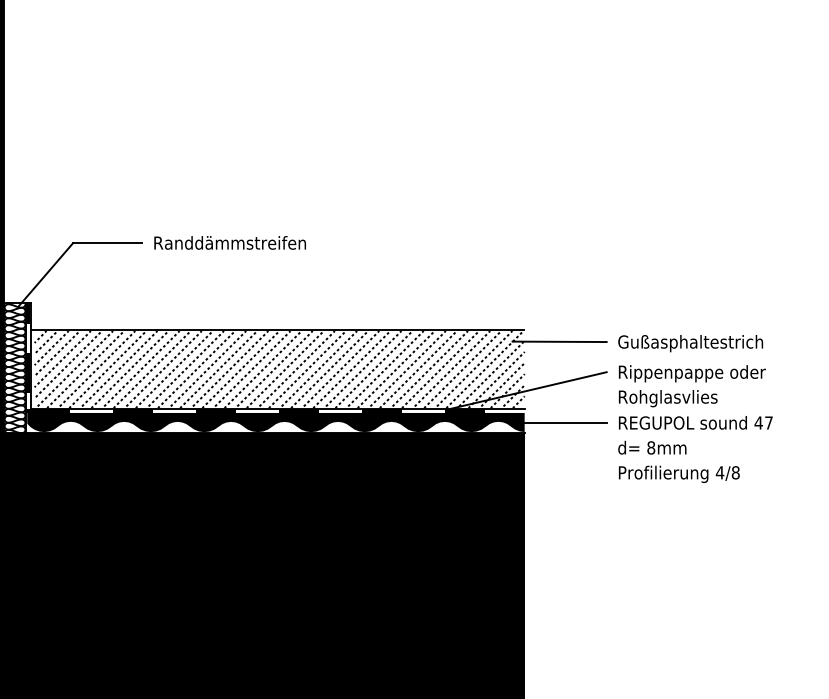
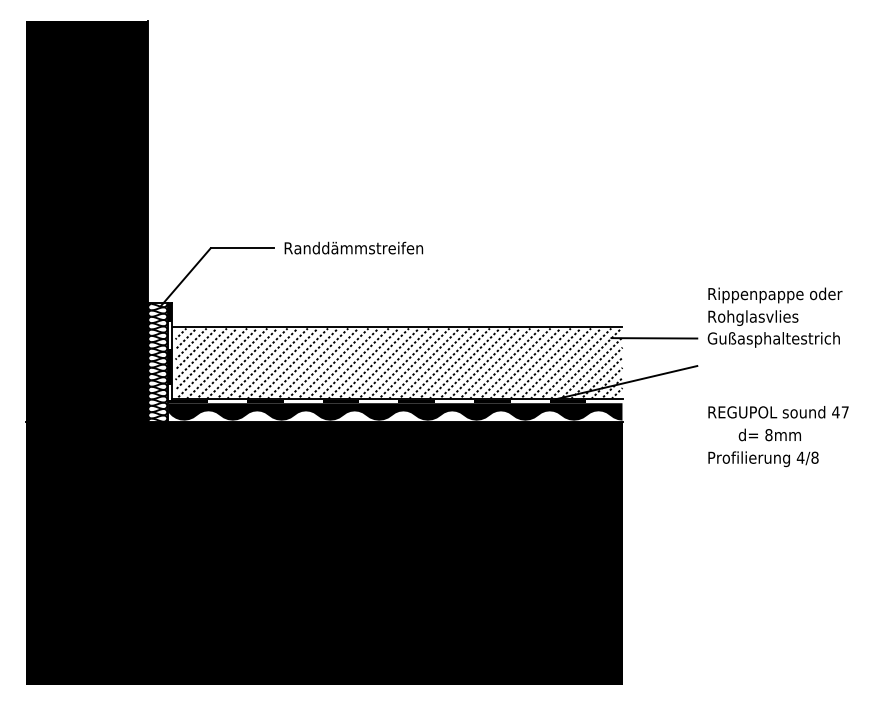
text: (692, 385) -> (775, 306), moved
line: (559, 423) -> (654, 412), removed
text: (651, 447) -> (769, 434), moved

